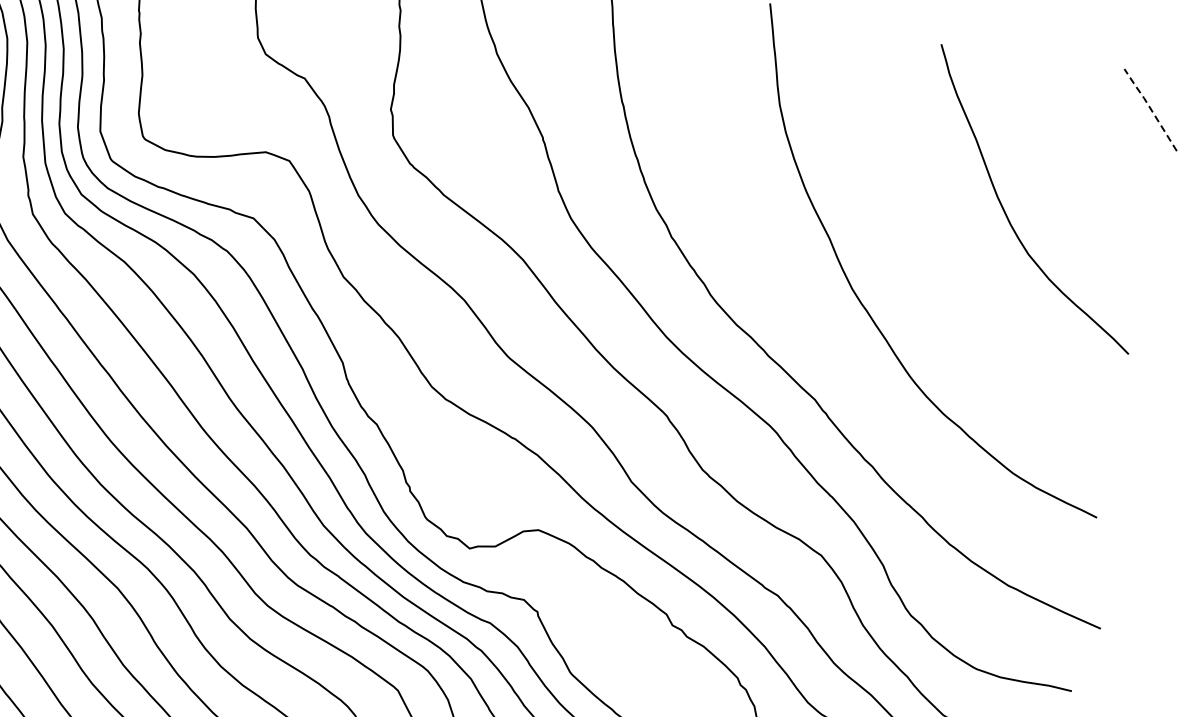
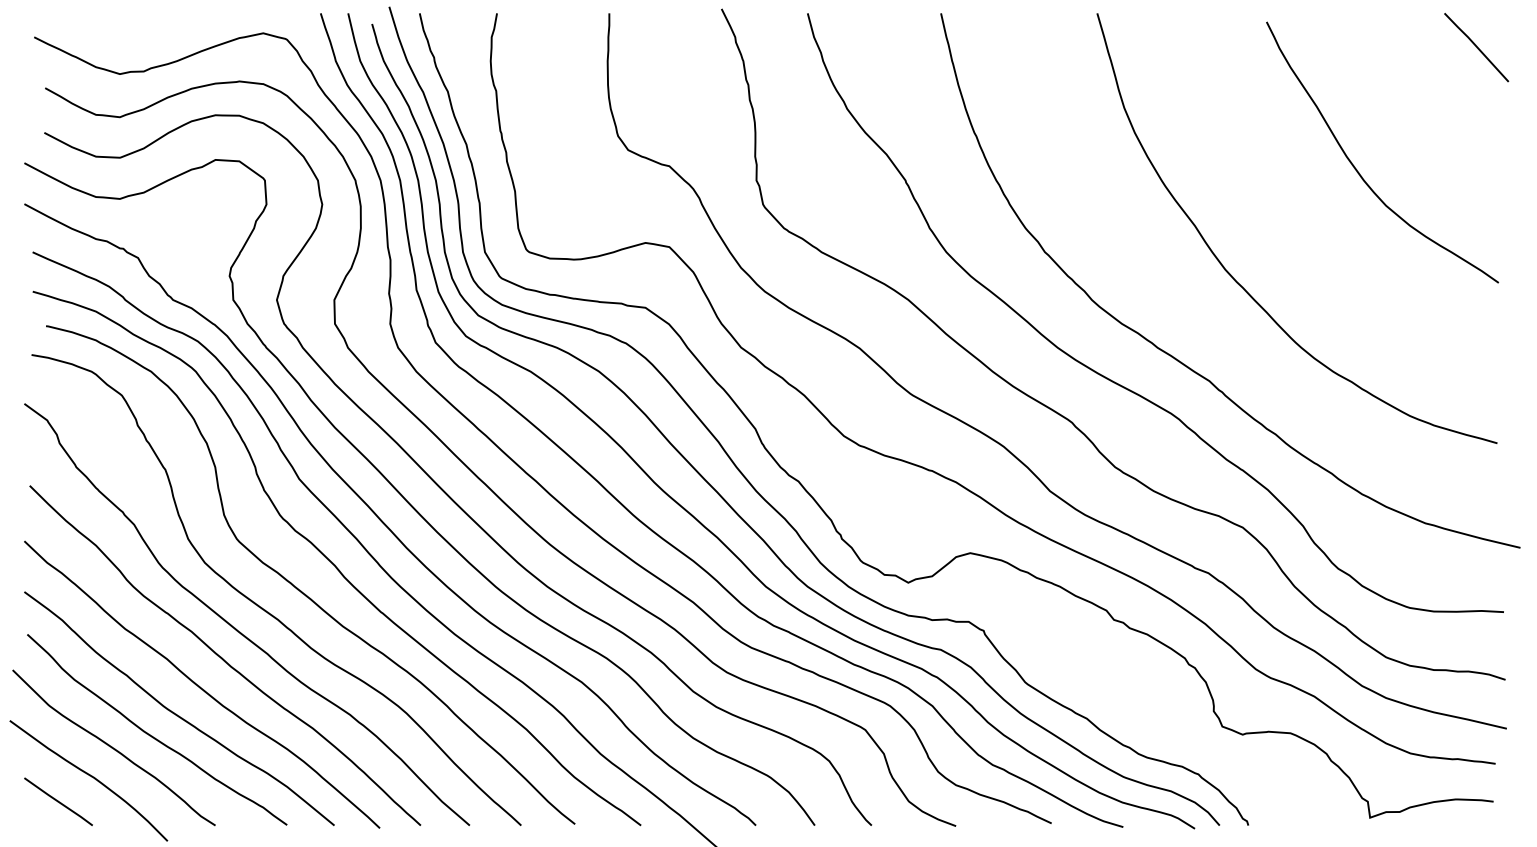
line: (1150, 108) -> (1476, 46), dashed -> solid

